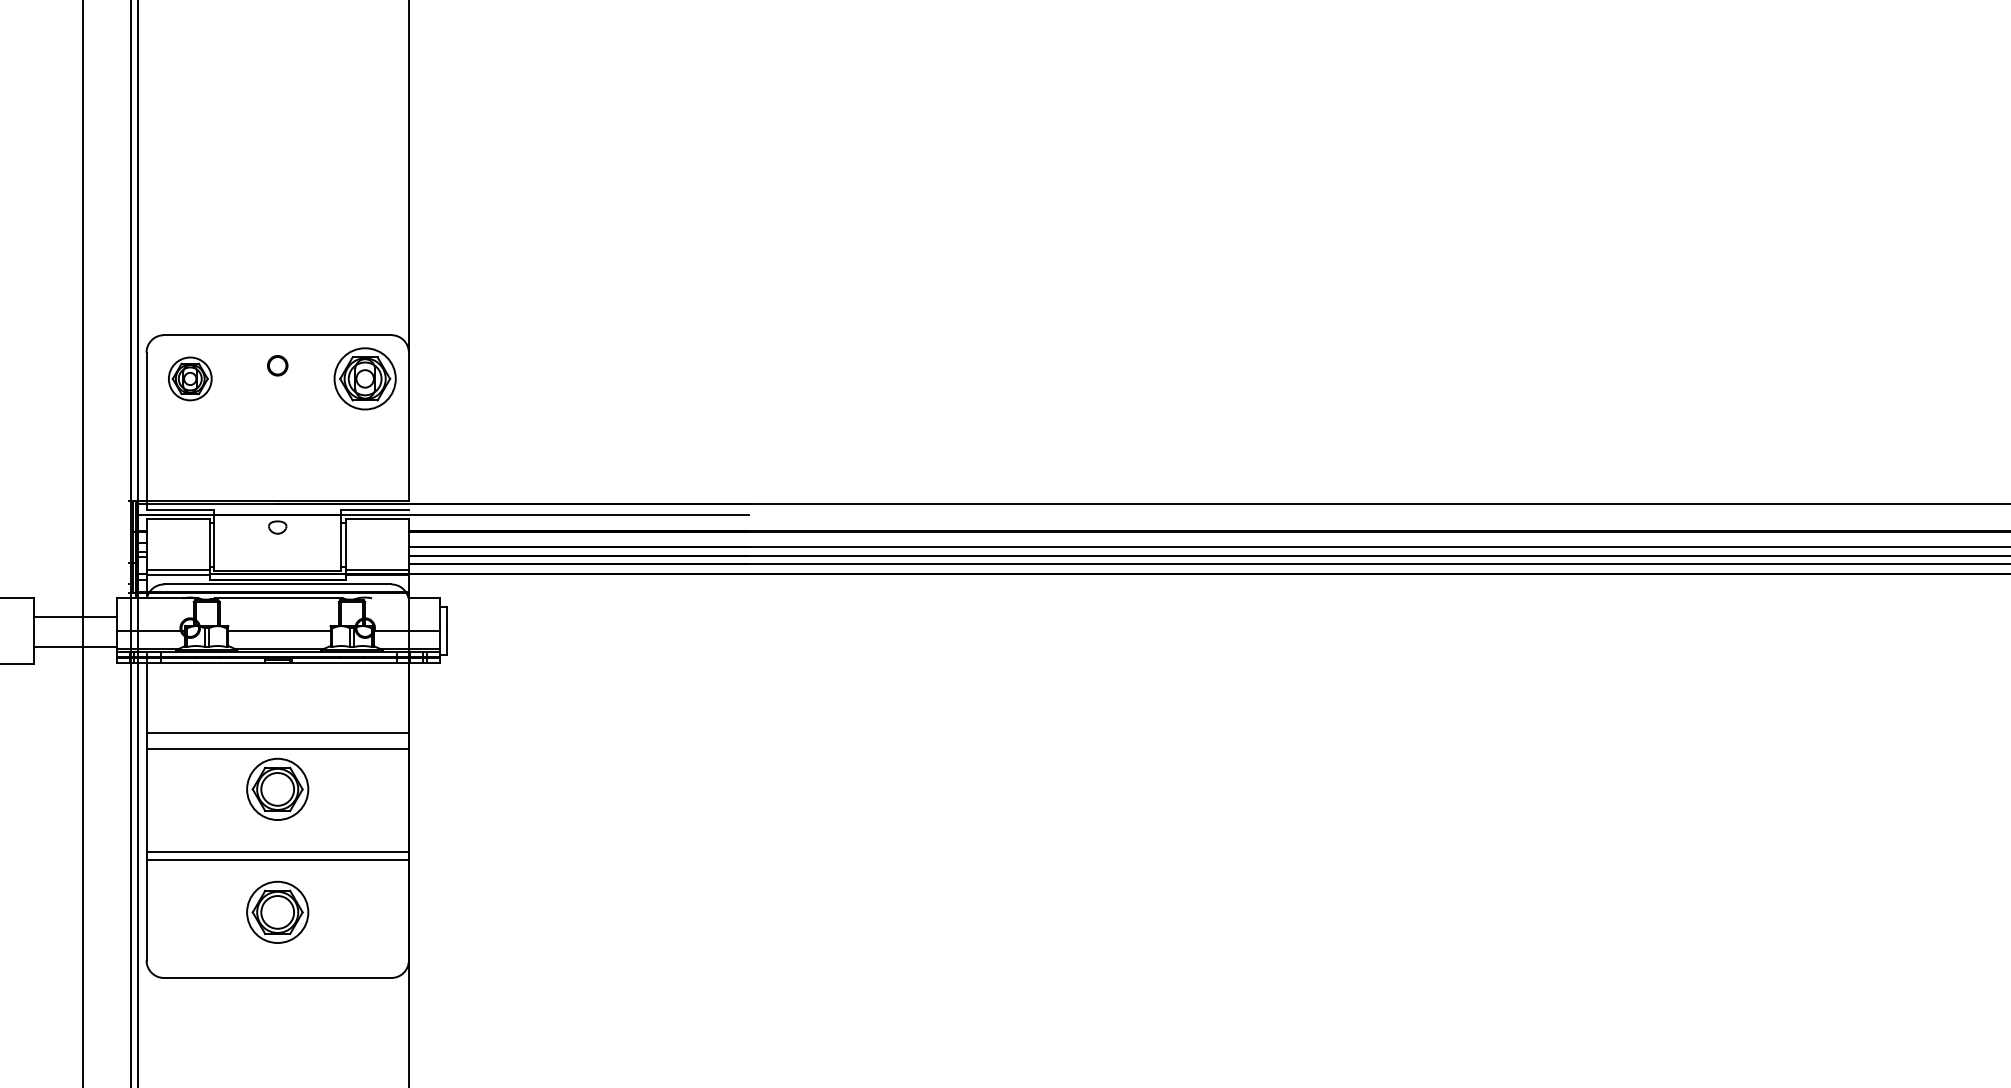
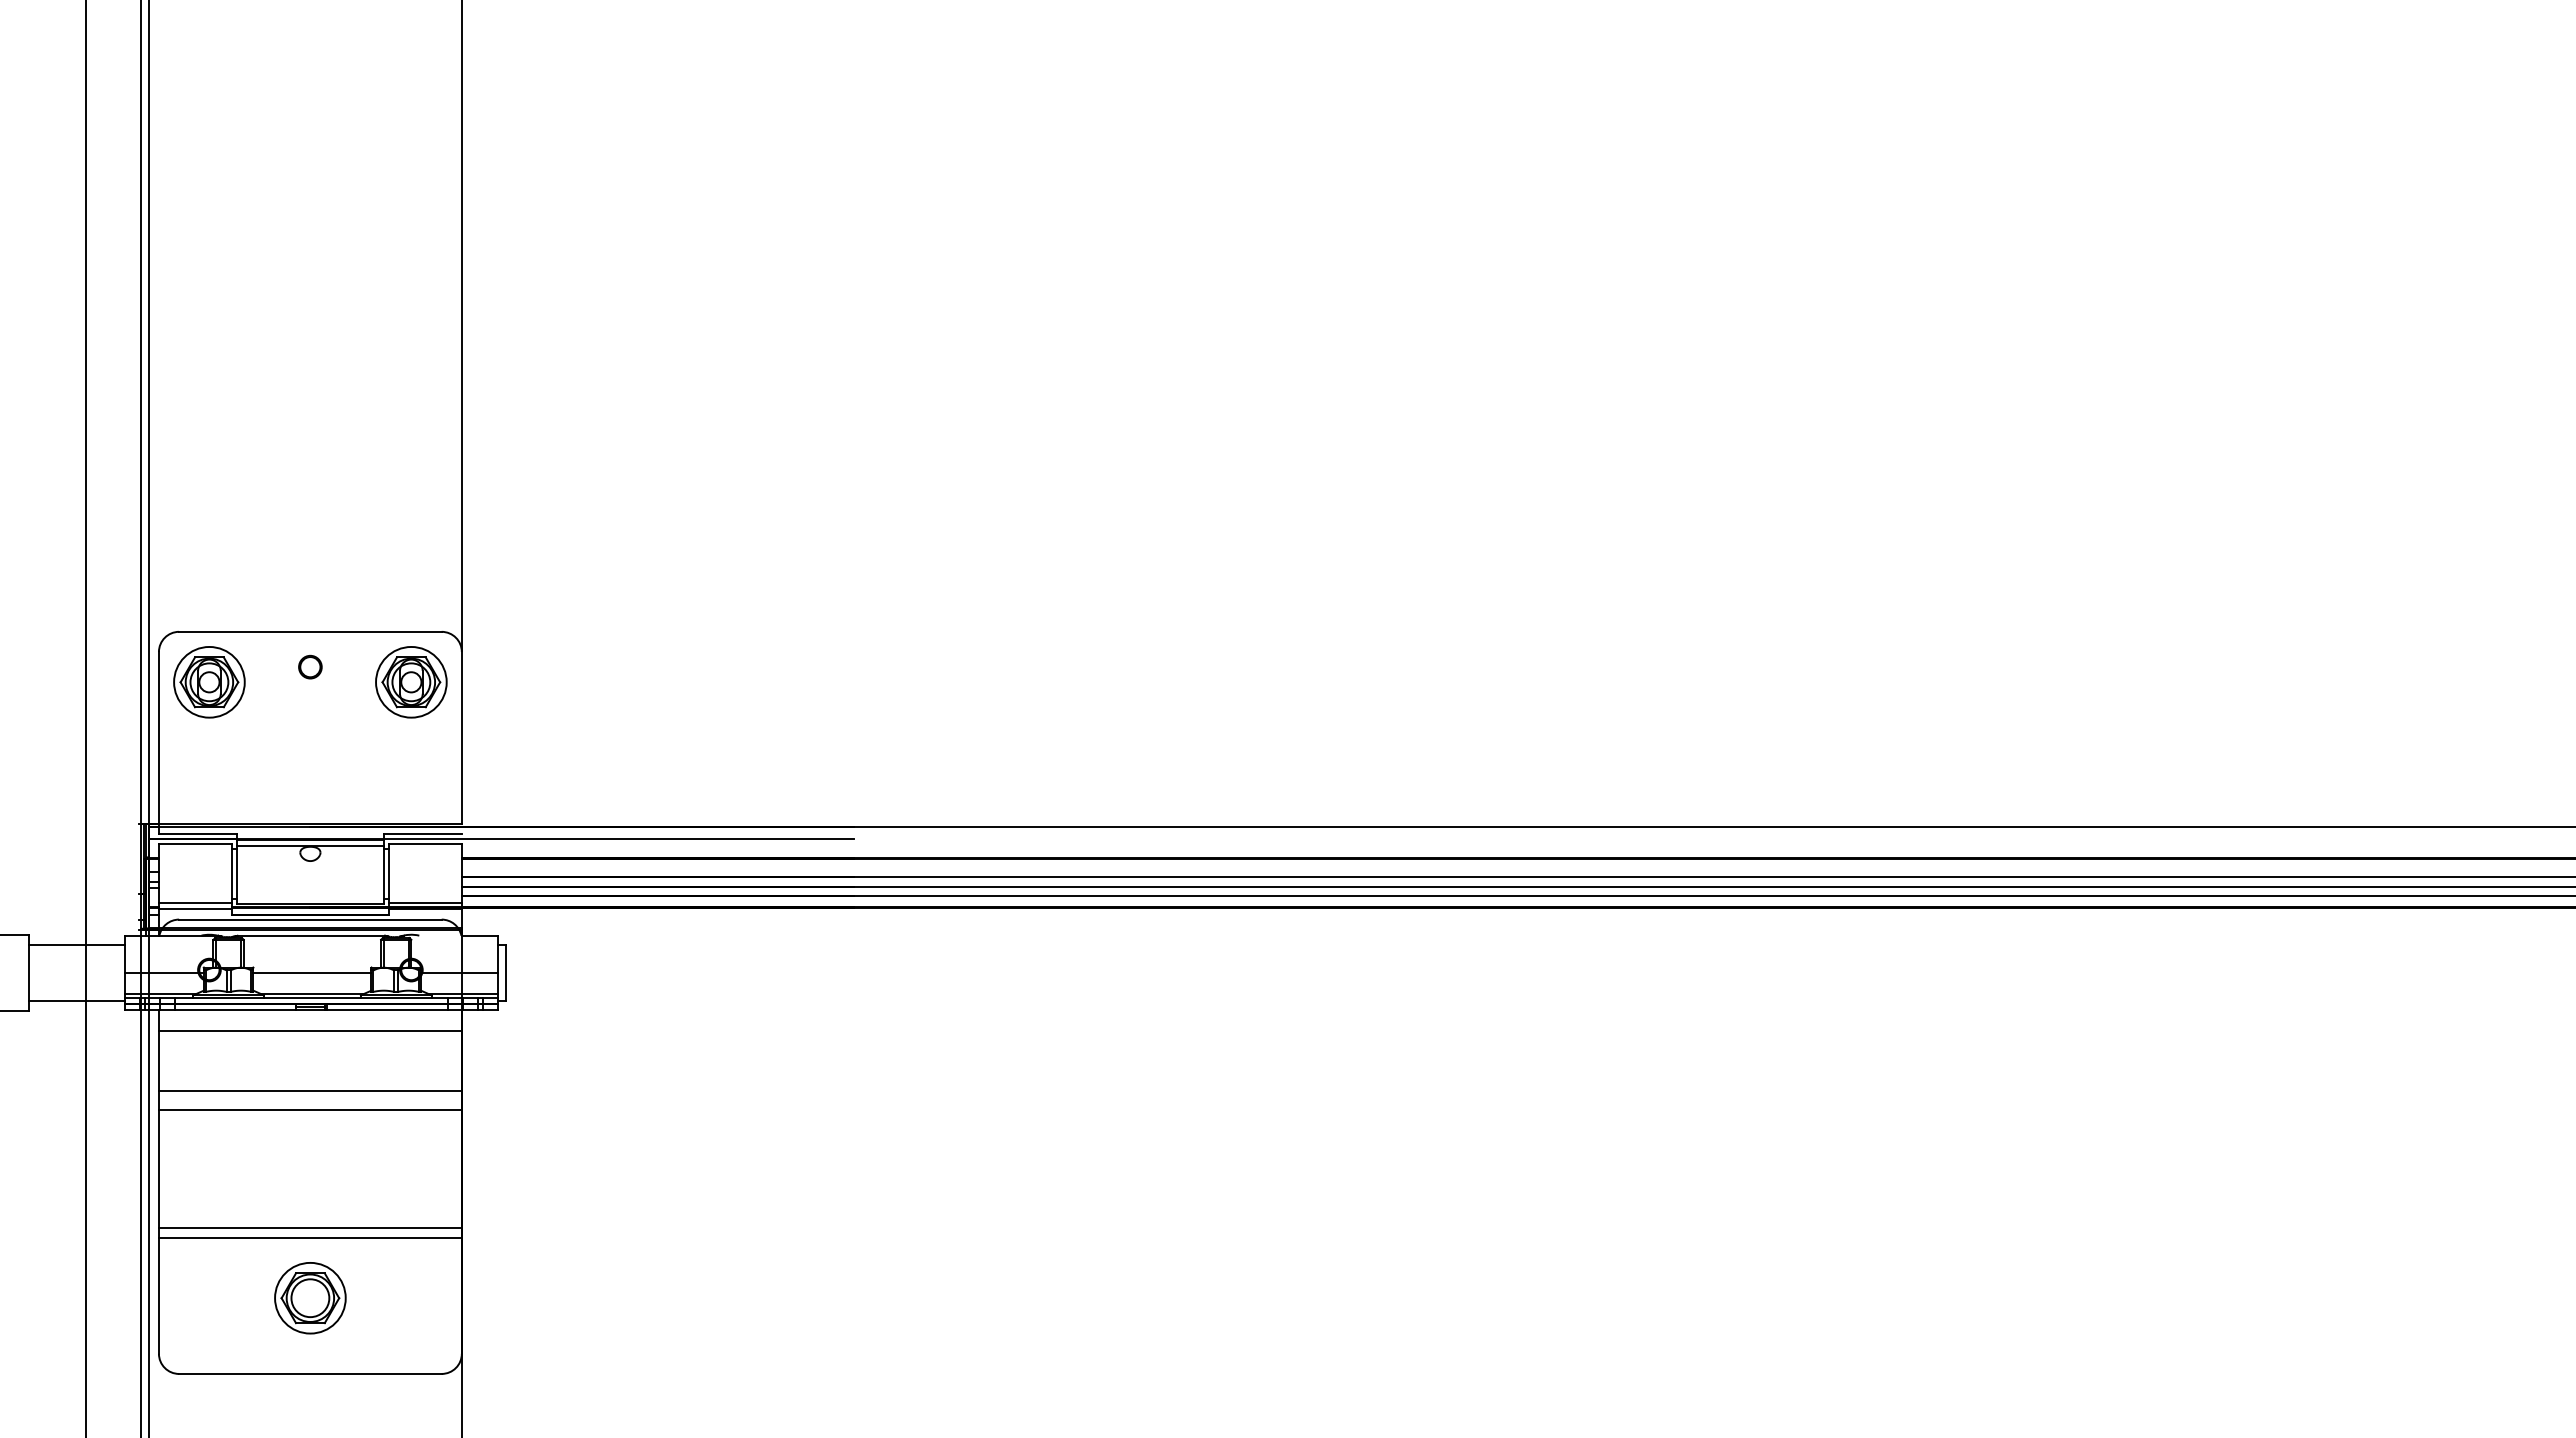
part: (190, 379) -> (209, 682), size x1.43
line: (277, 520) -> (310, 845), added
line: (75, 616) -> (76, 1000), moved
line: (75, 647) -> (76, 945), moved
line: (276, 680) -> (309, 1030), added
part: (277, 789) -> (310, 1156), removed

